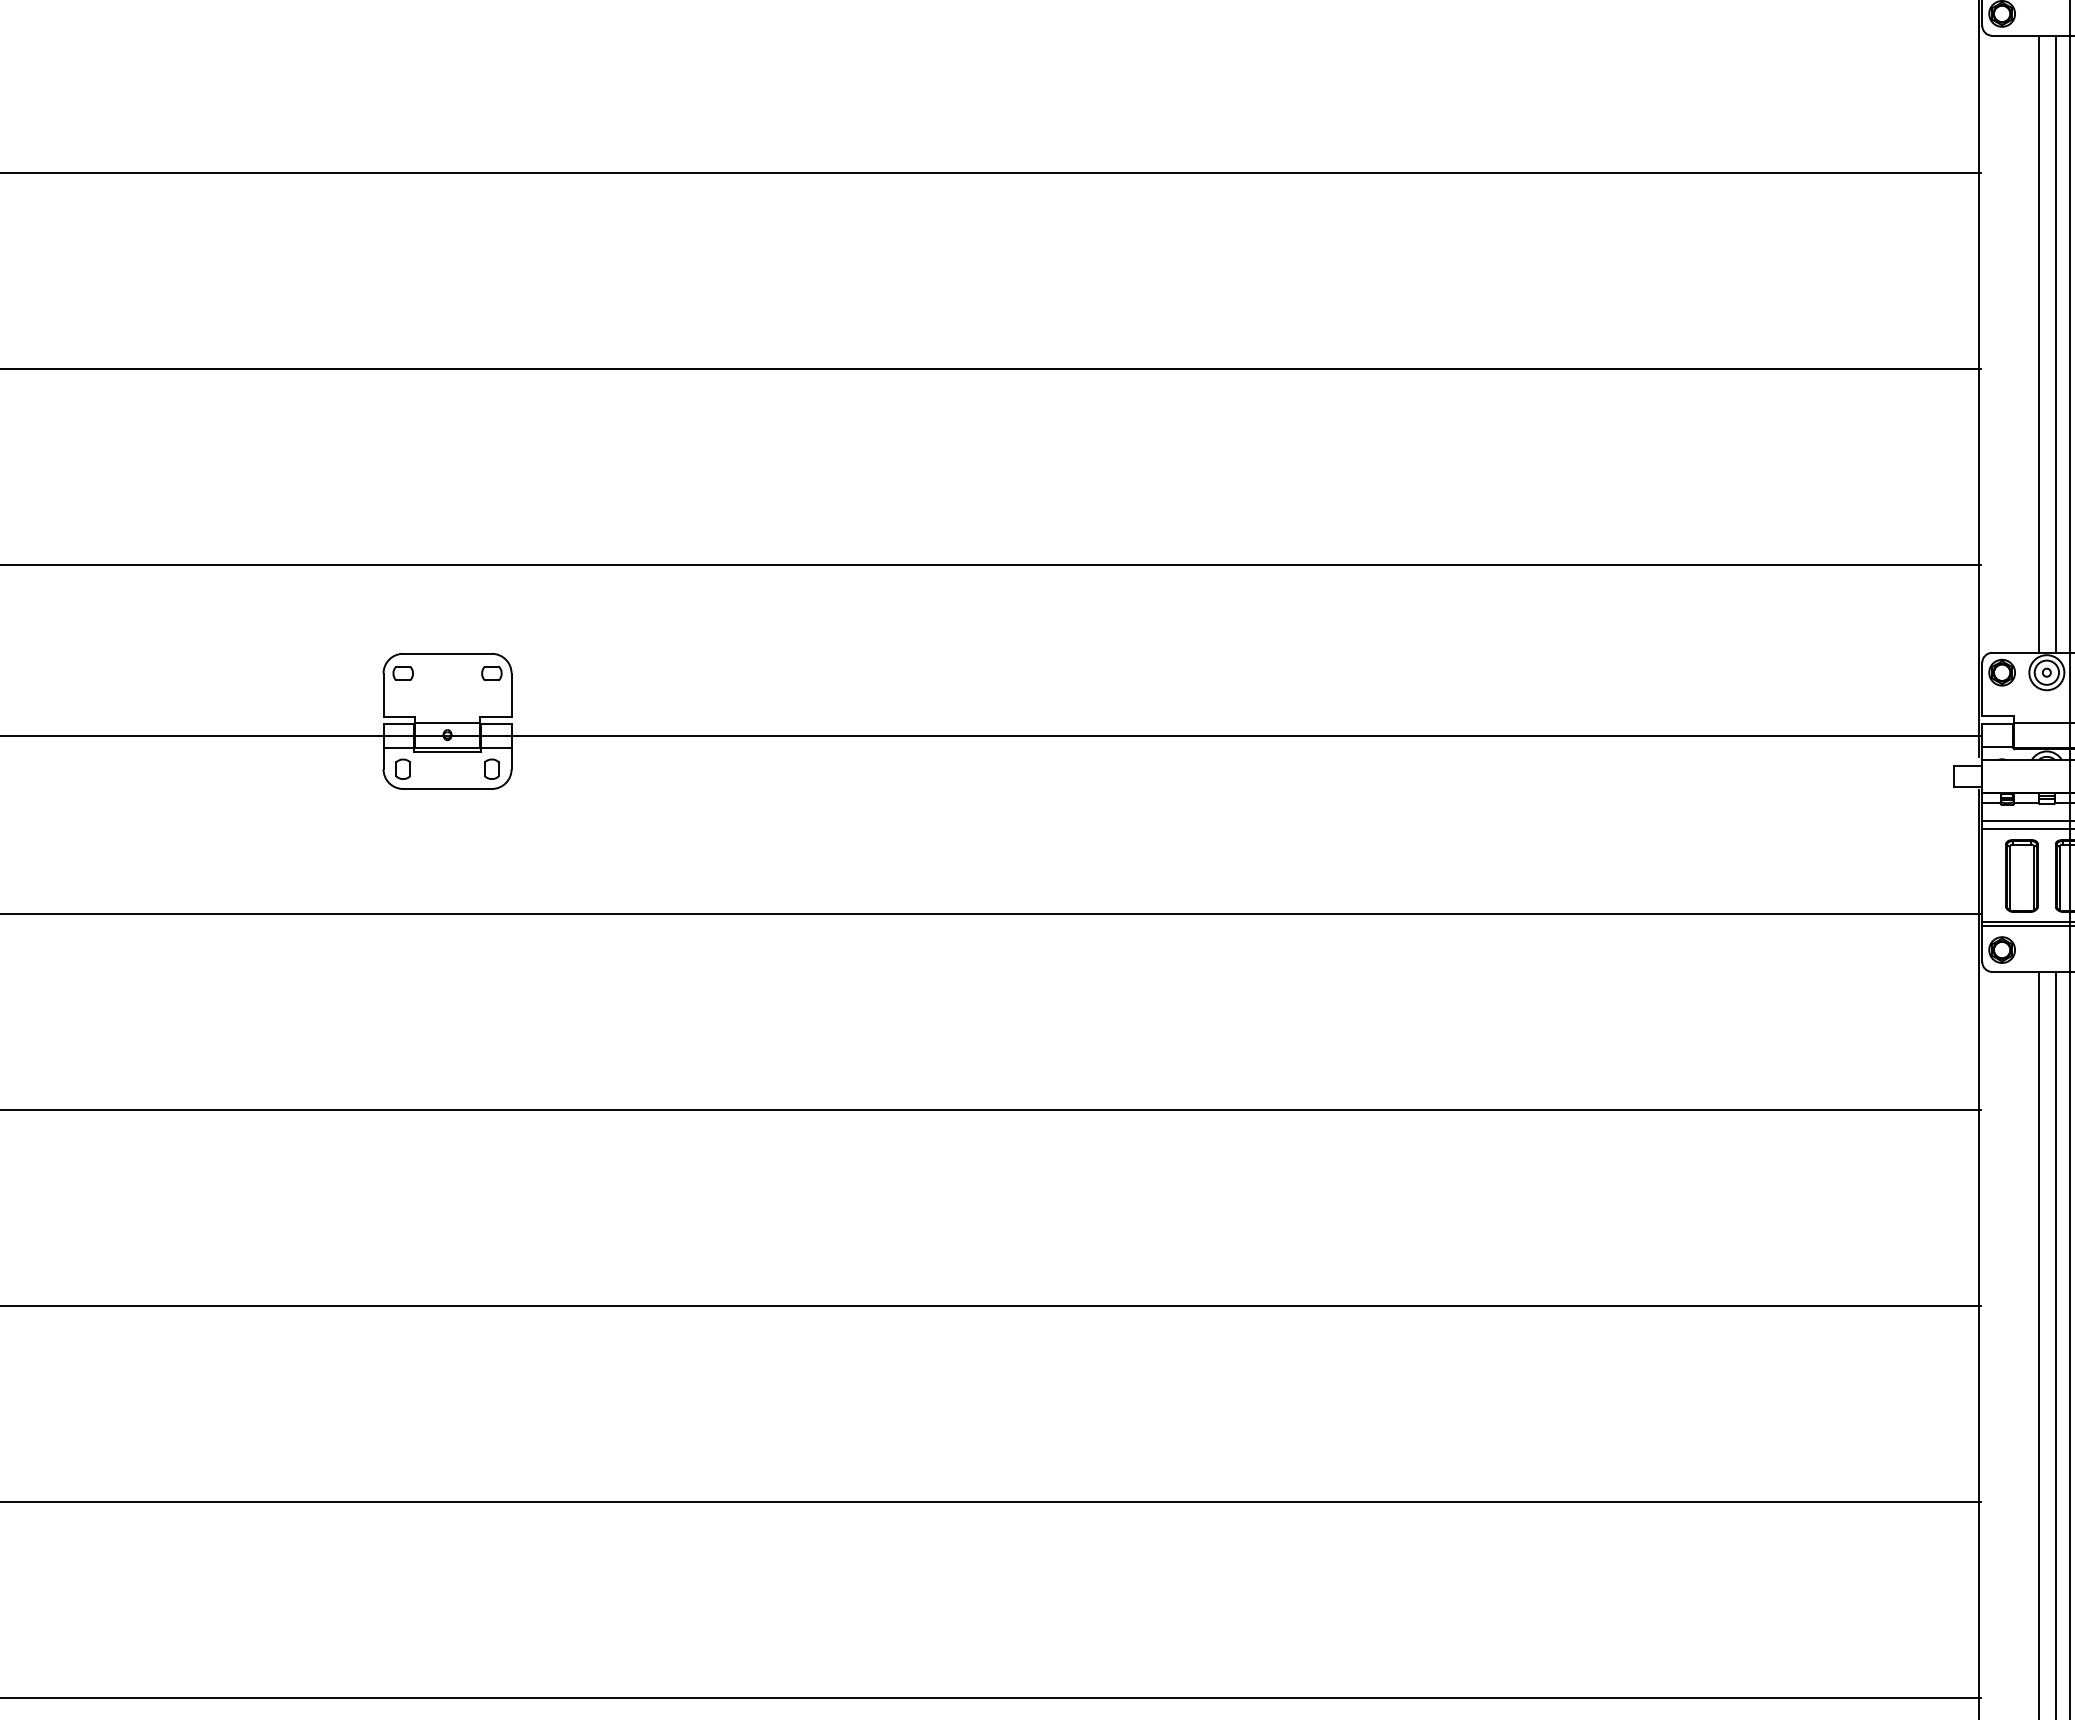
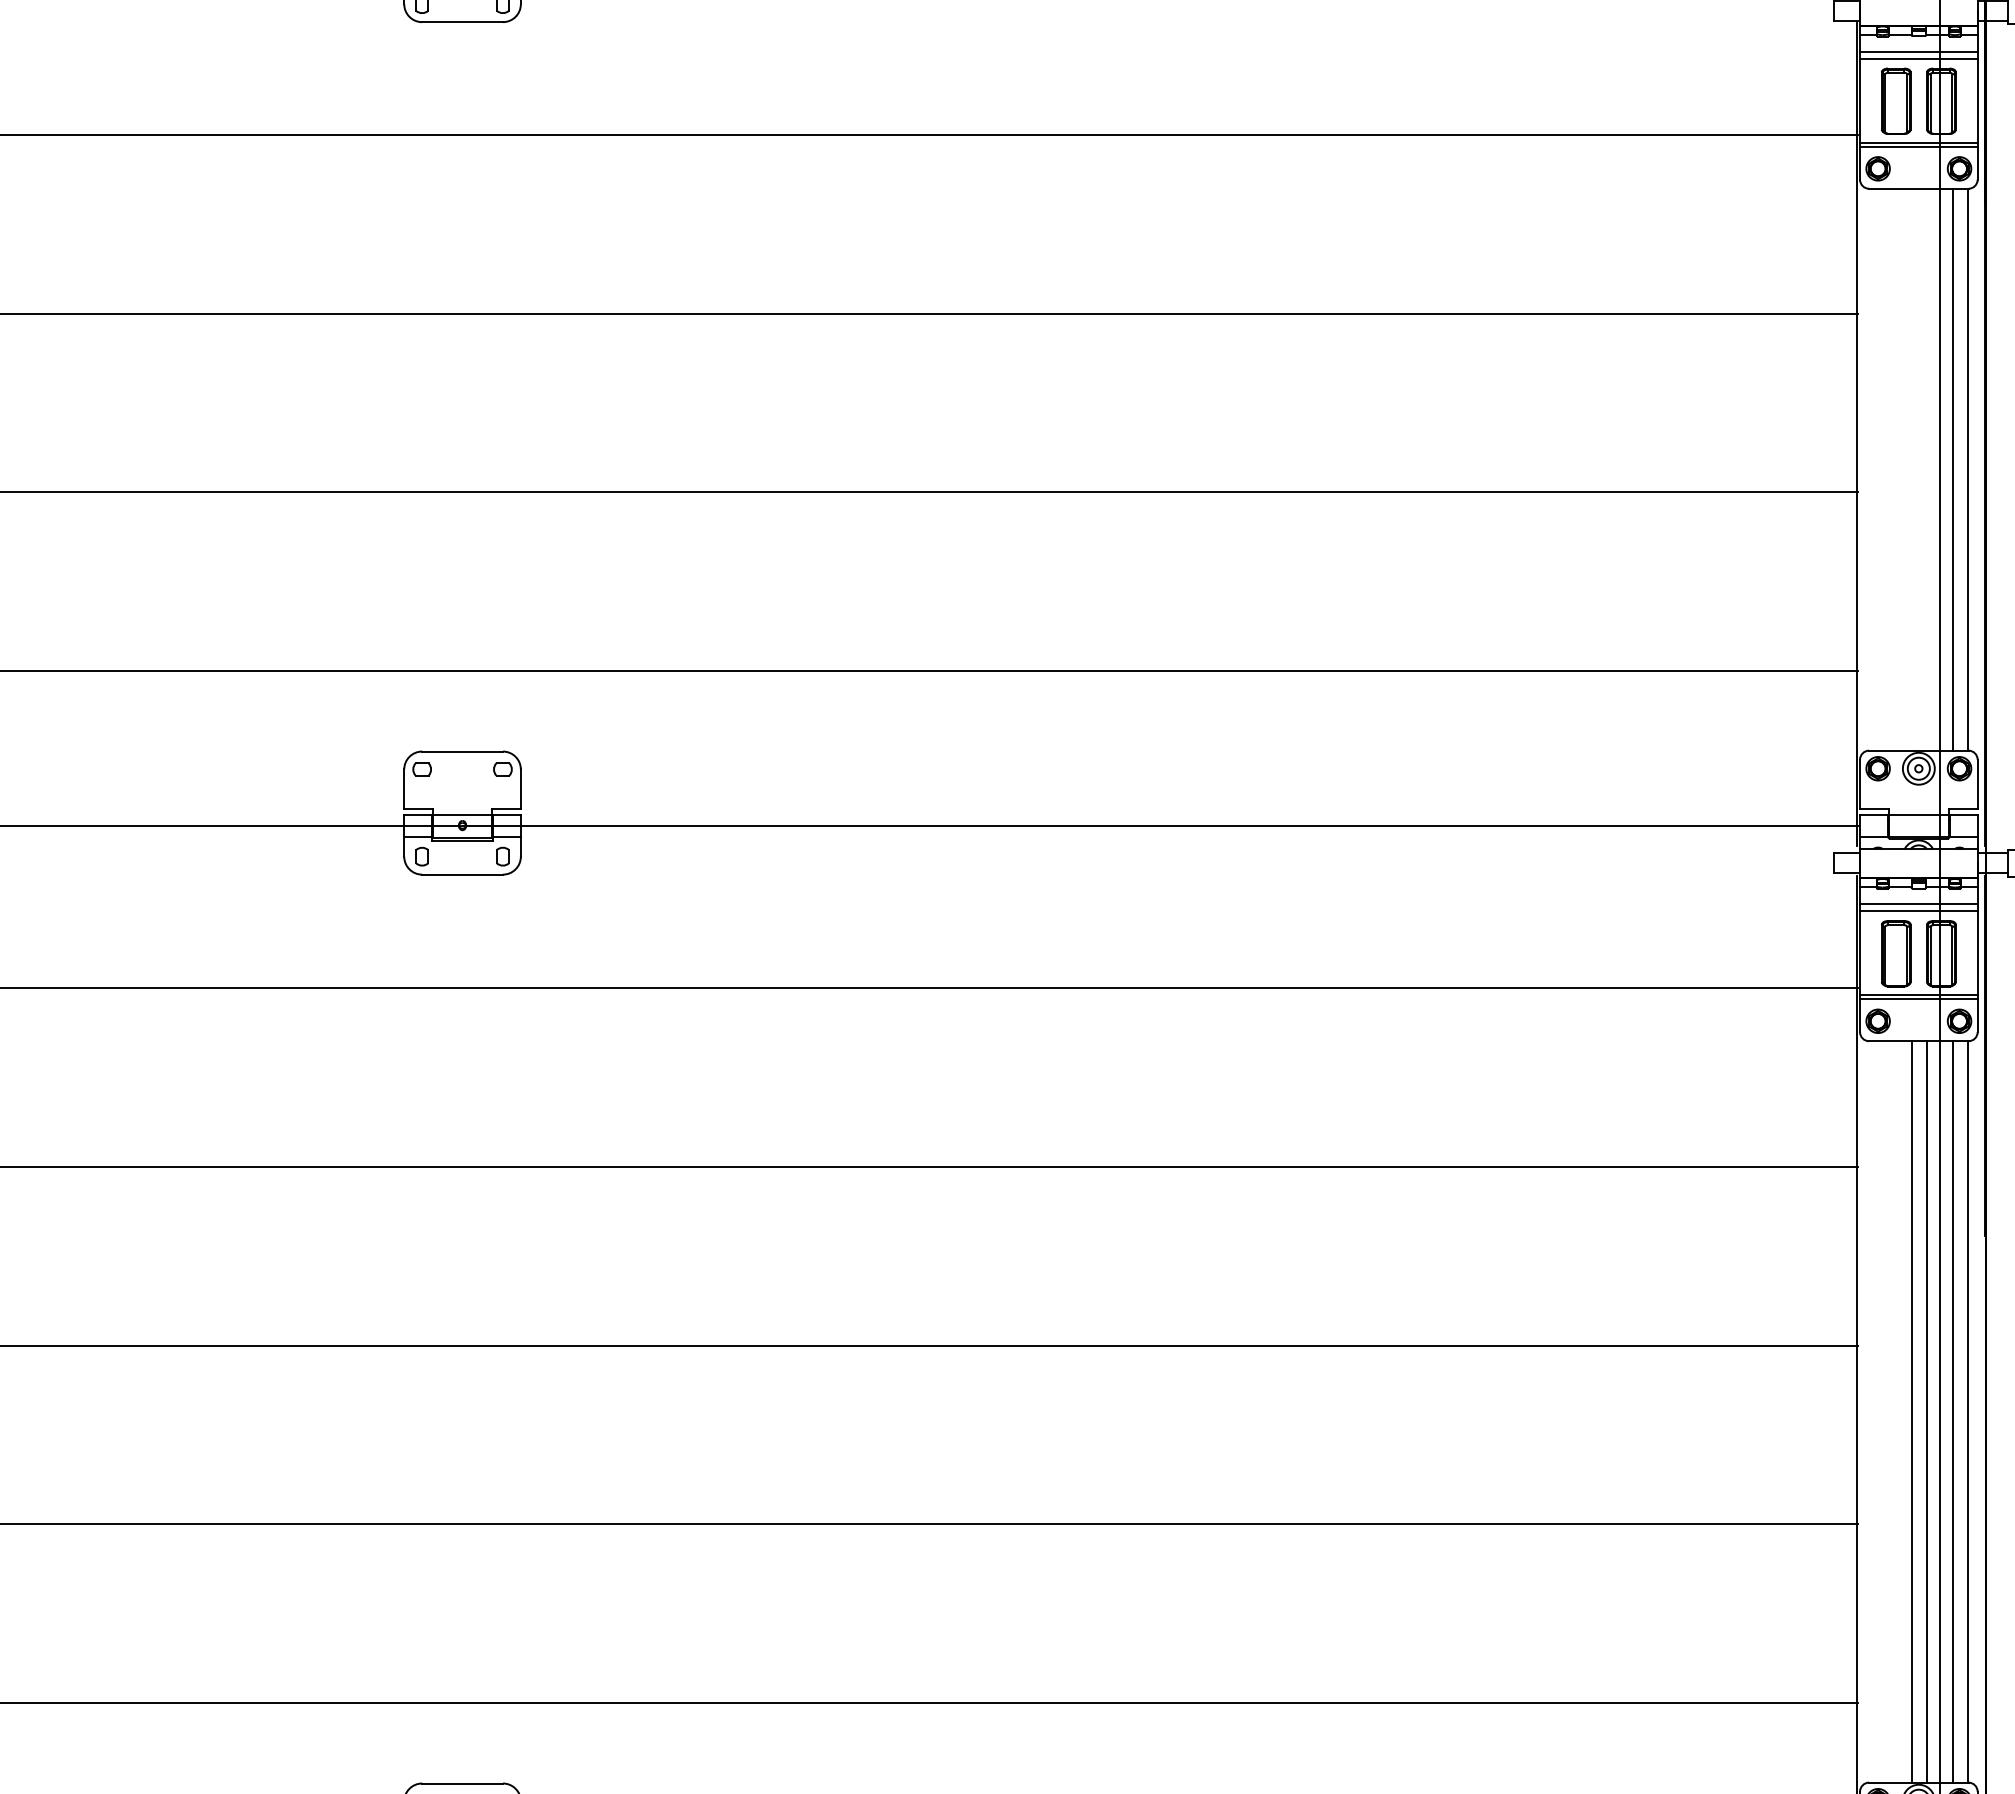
line: (2039, 344) -> (1912, 469), removed
line: (2056, 344) -> (1927, 469), removed

